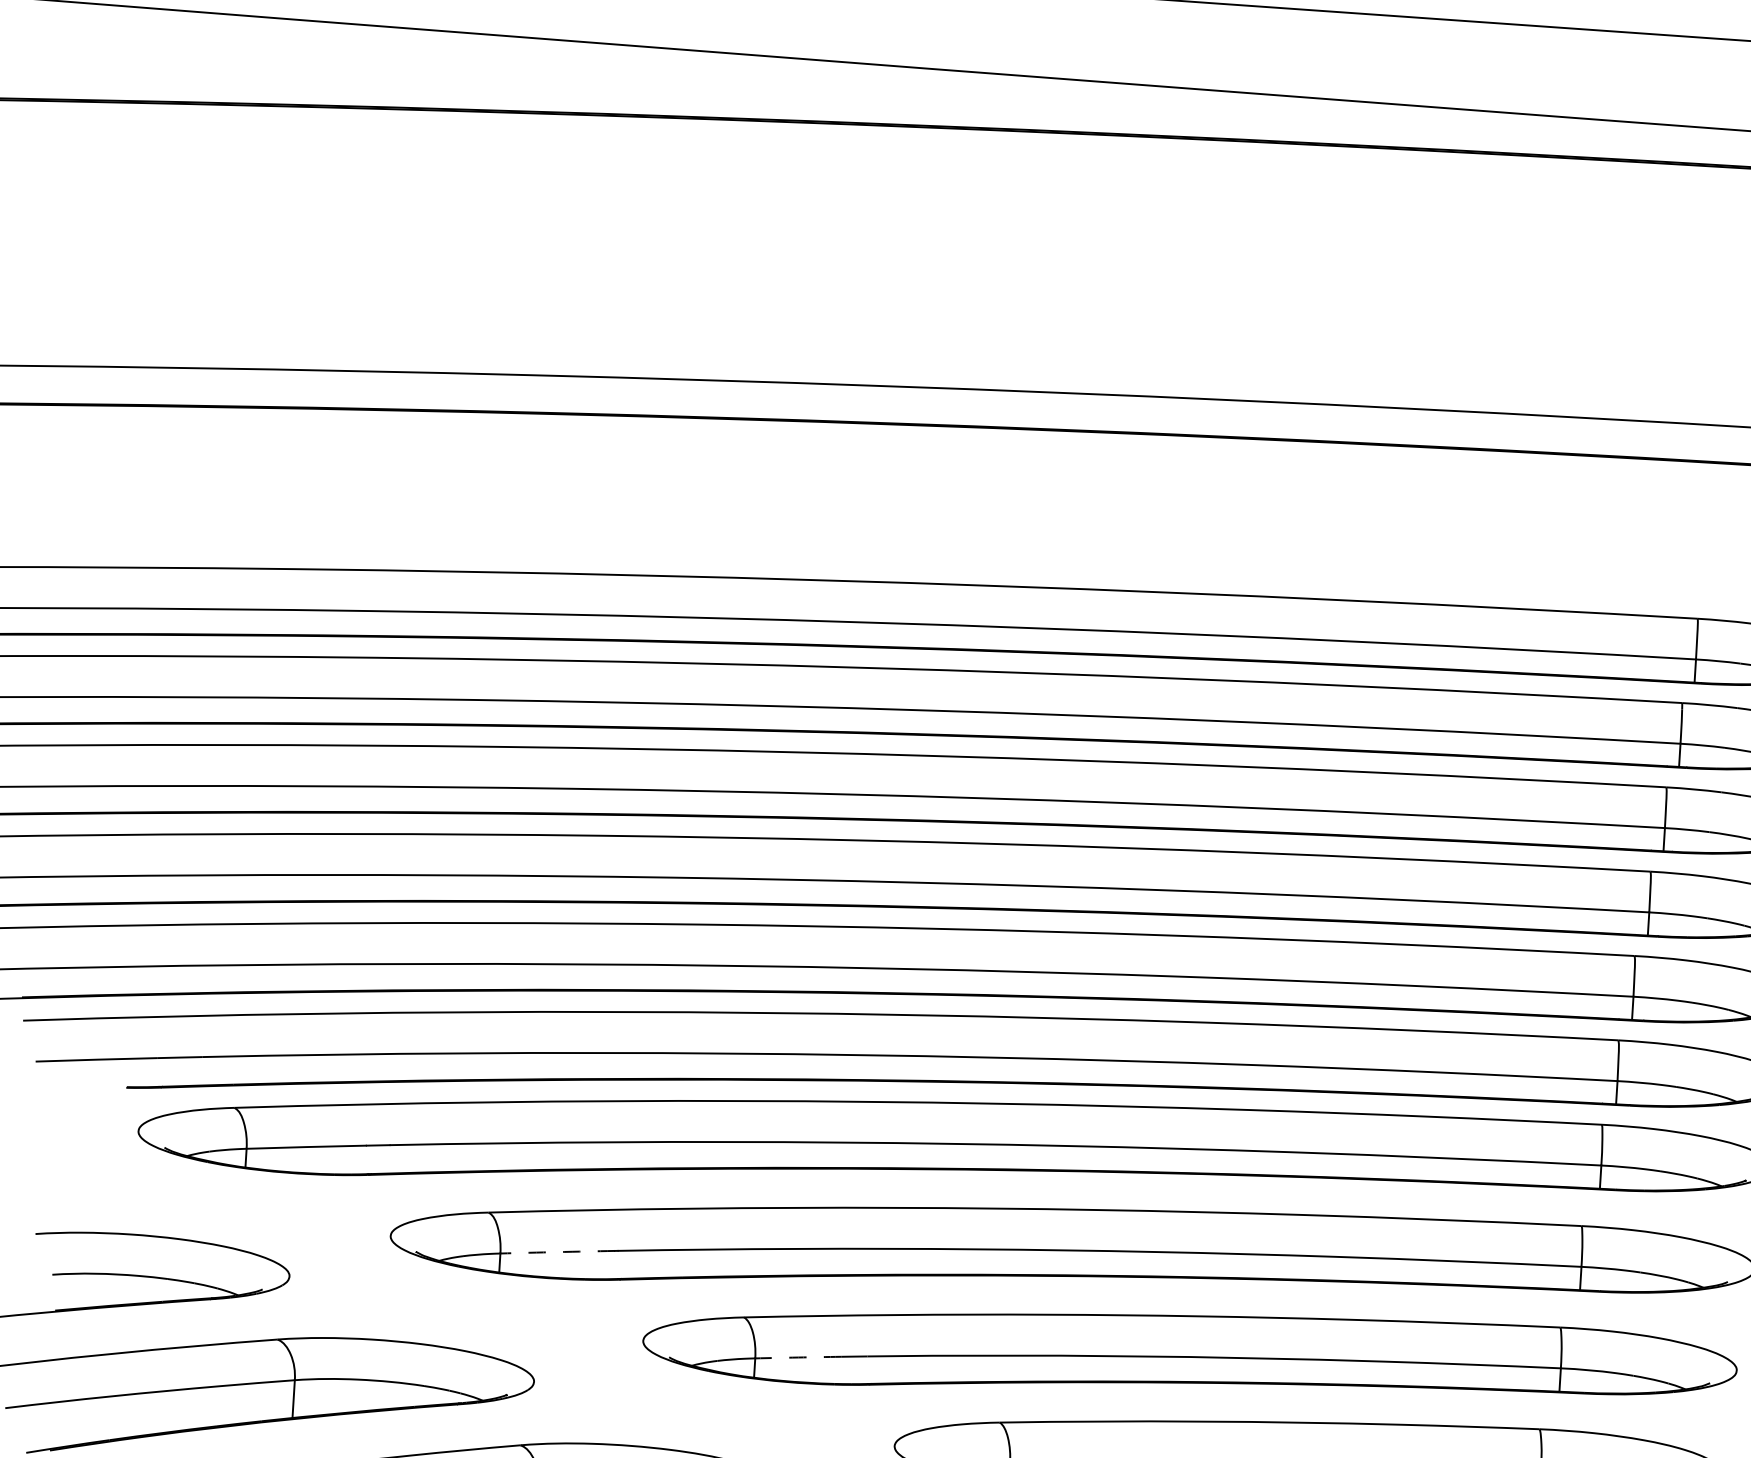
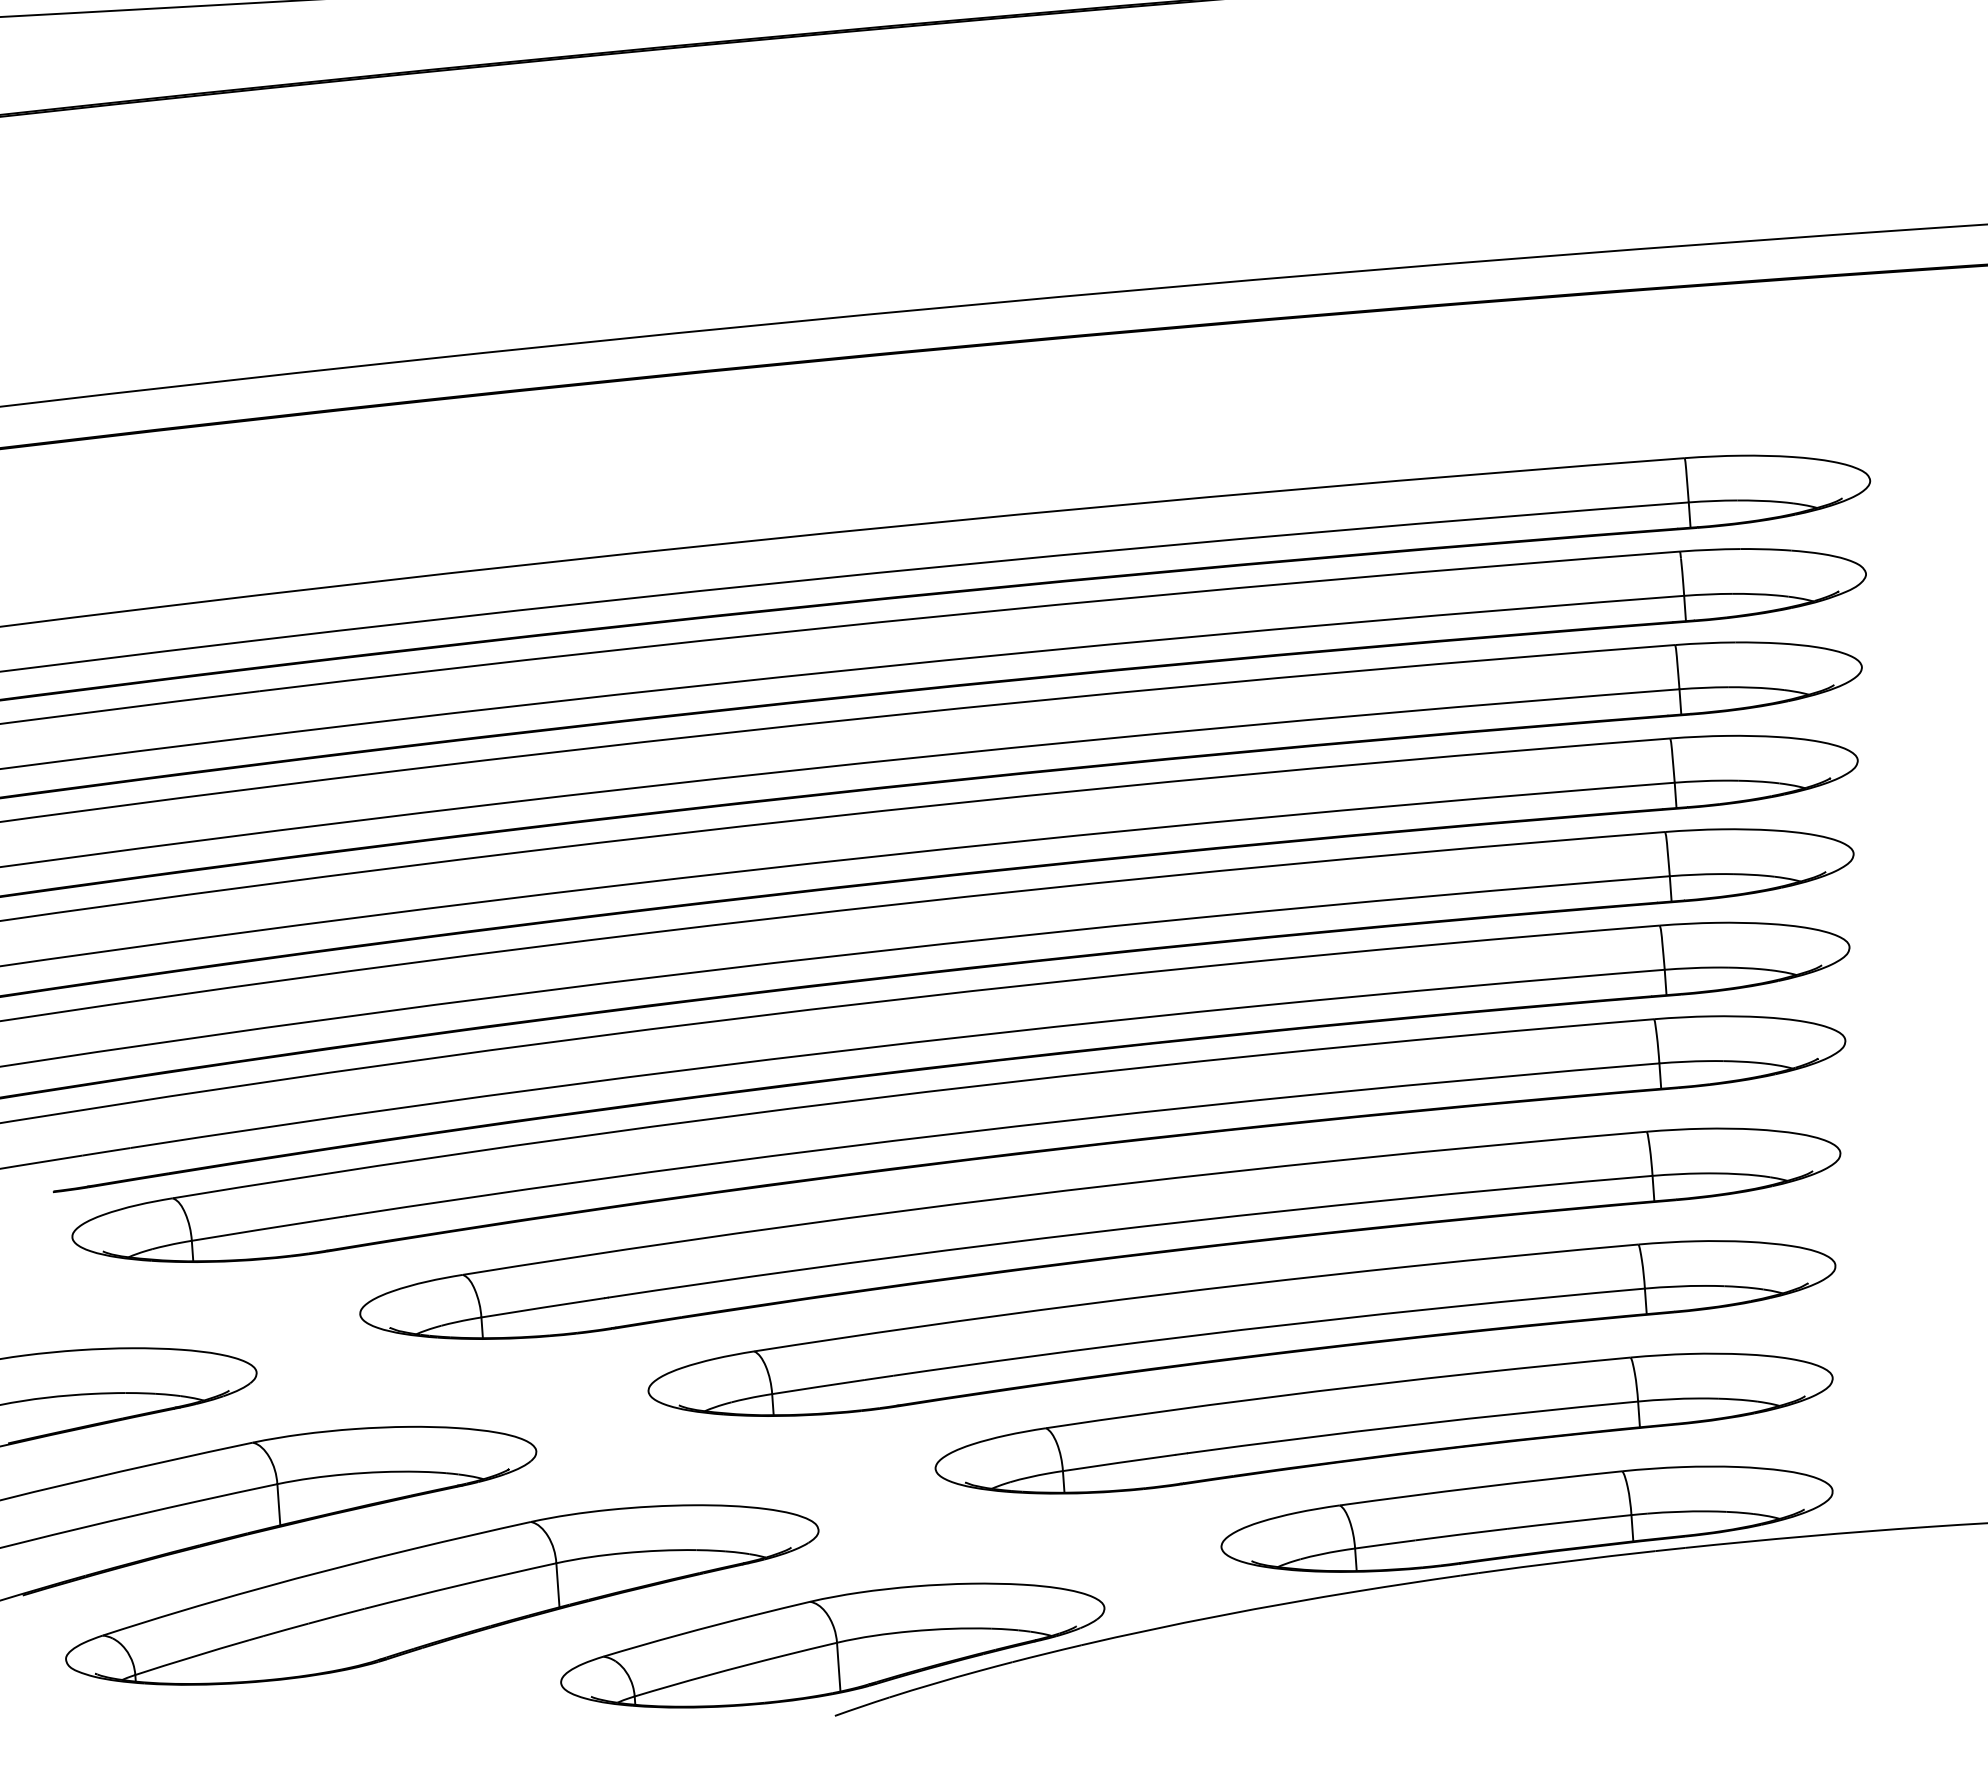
arc: (558, 1251) -> (543, 1307), dashed -> solid
arc: (798, 1357) -> (818, 1386), dashed -> solid

